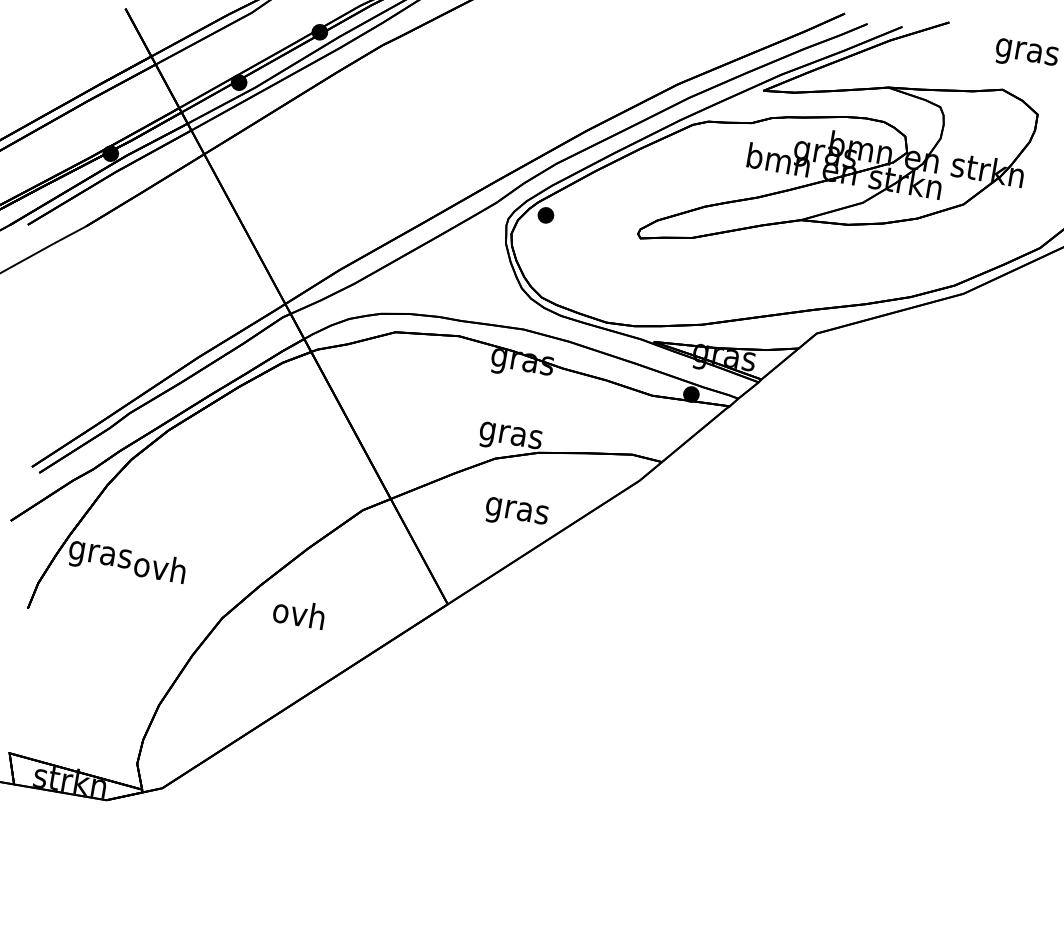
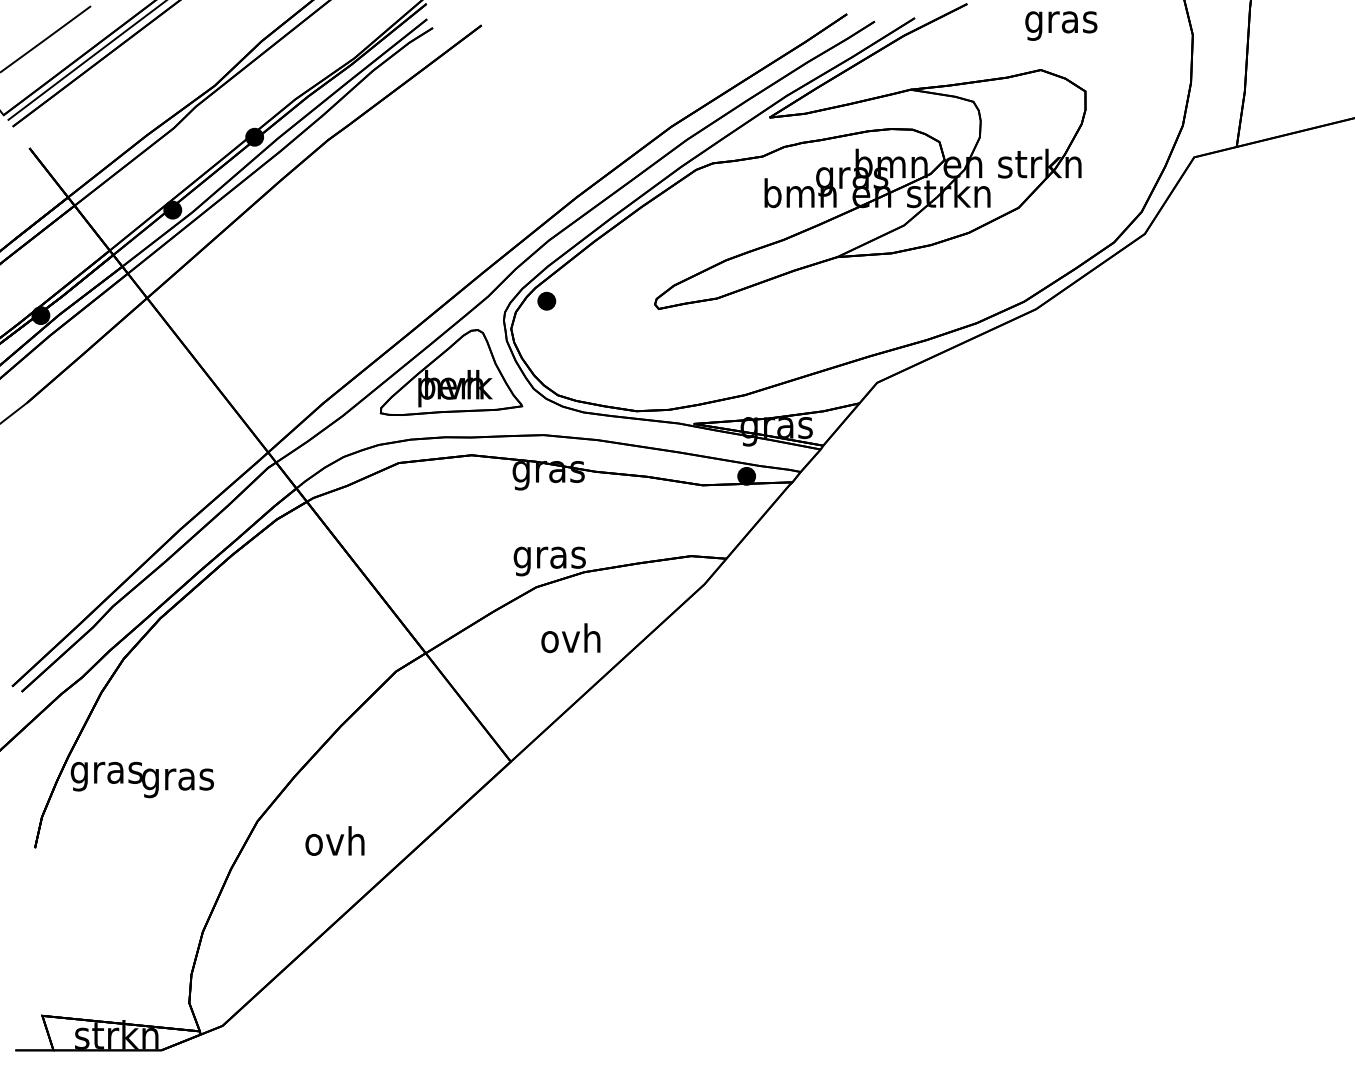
part: (453, 262) -> (451, 372), added
text: (517, 510) -> (571, 641), gras -> ovh
text: (159, 570) -> (177, 779), ovh -> gras
text: (298, 612) -> (334, 840), moved

